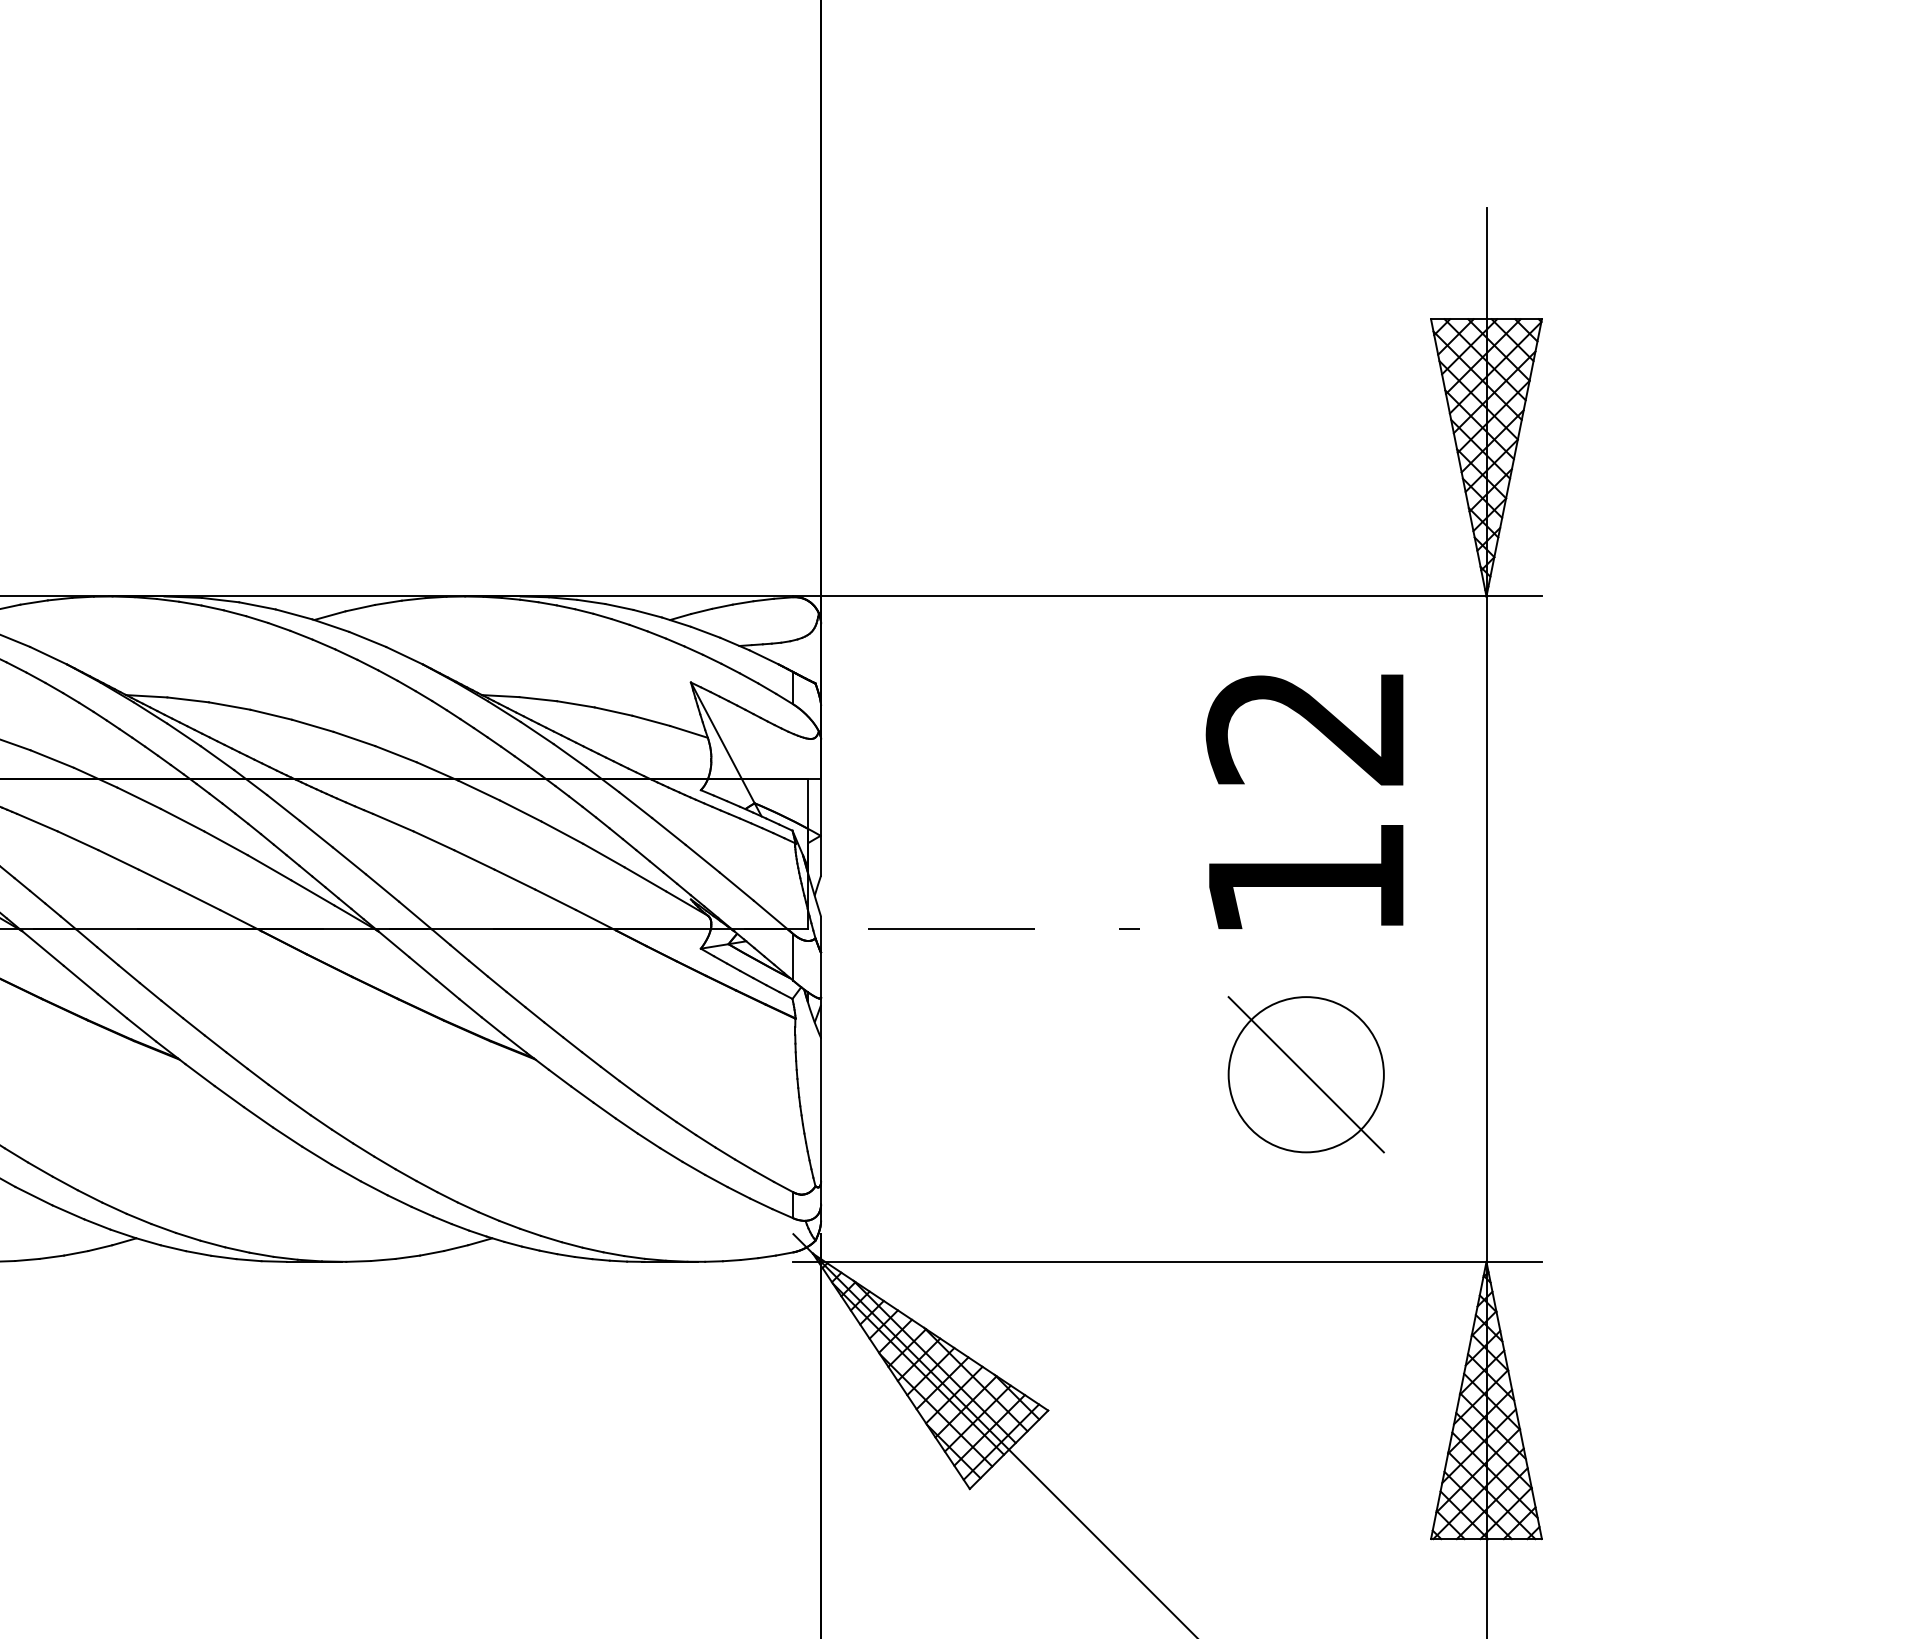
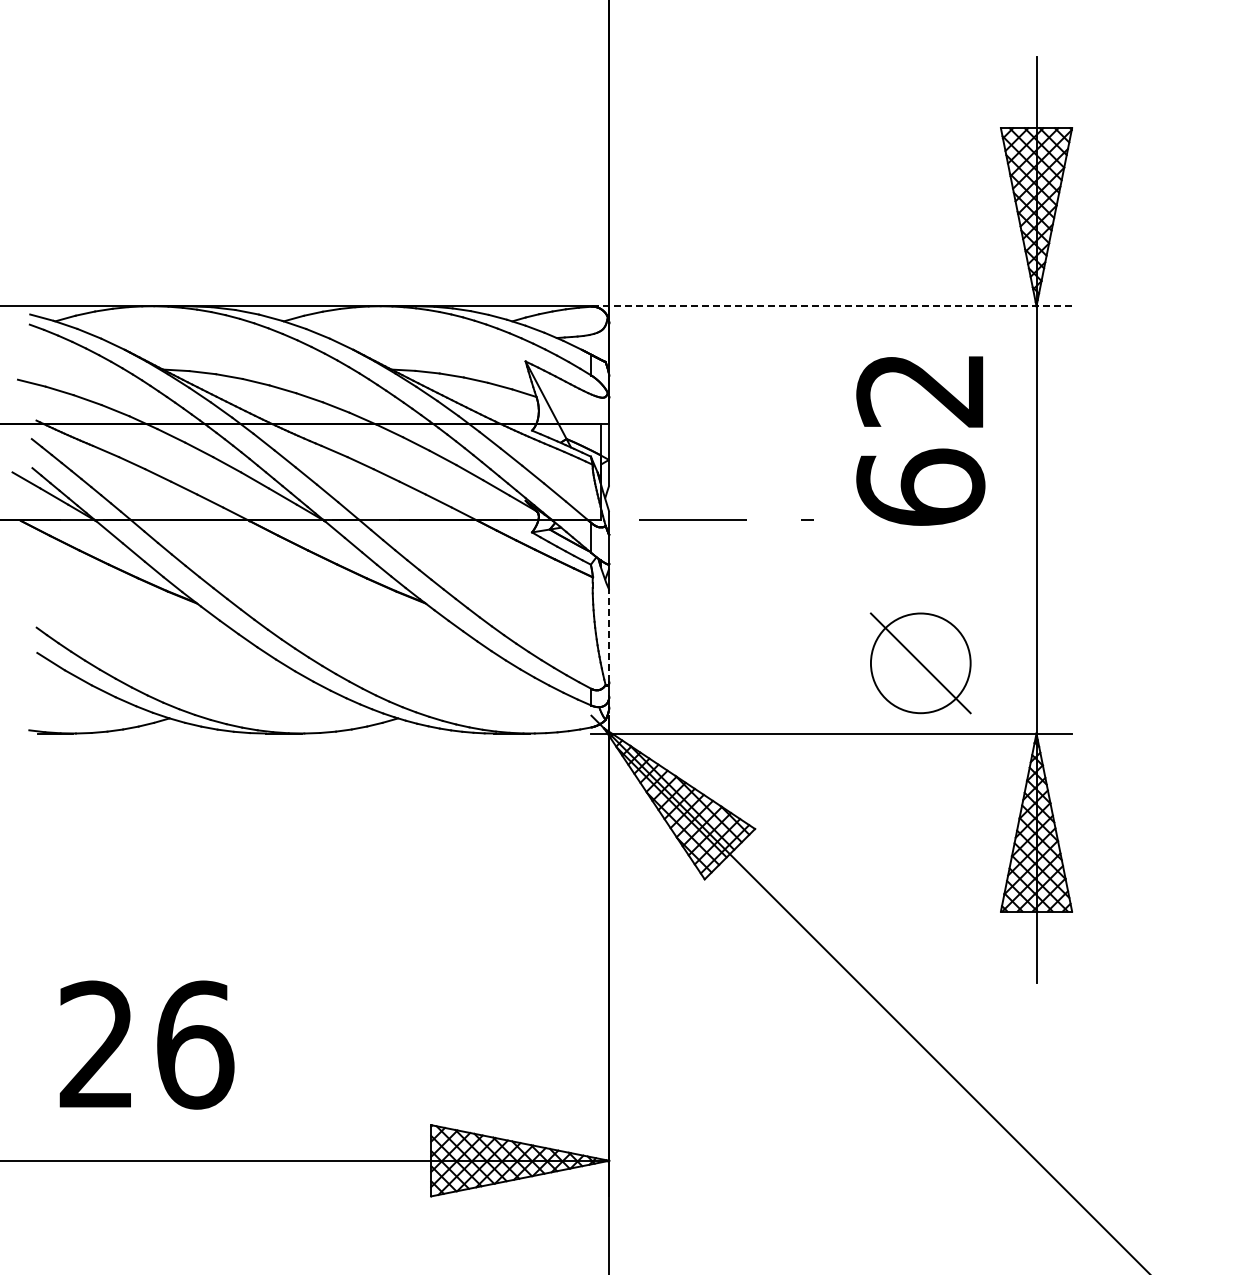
line: (1167, 596) -> (831, 306), solid -> dashed
text: (1305, 877) -> (920, 486), 12 -> 62
part: (1305, 1074) -> (920, 663), moved
line: (821, 1109) -> (609, 635), solid -> dashed

